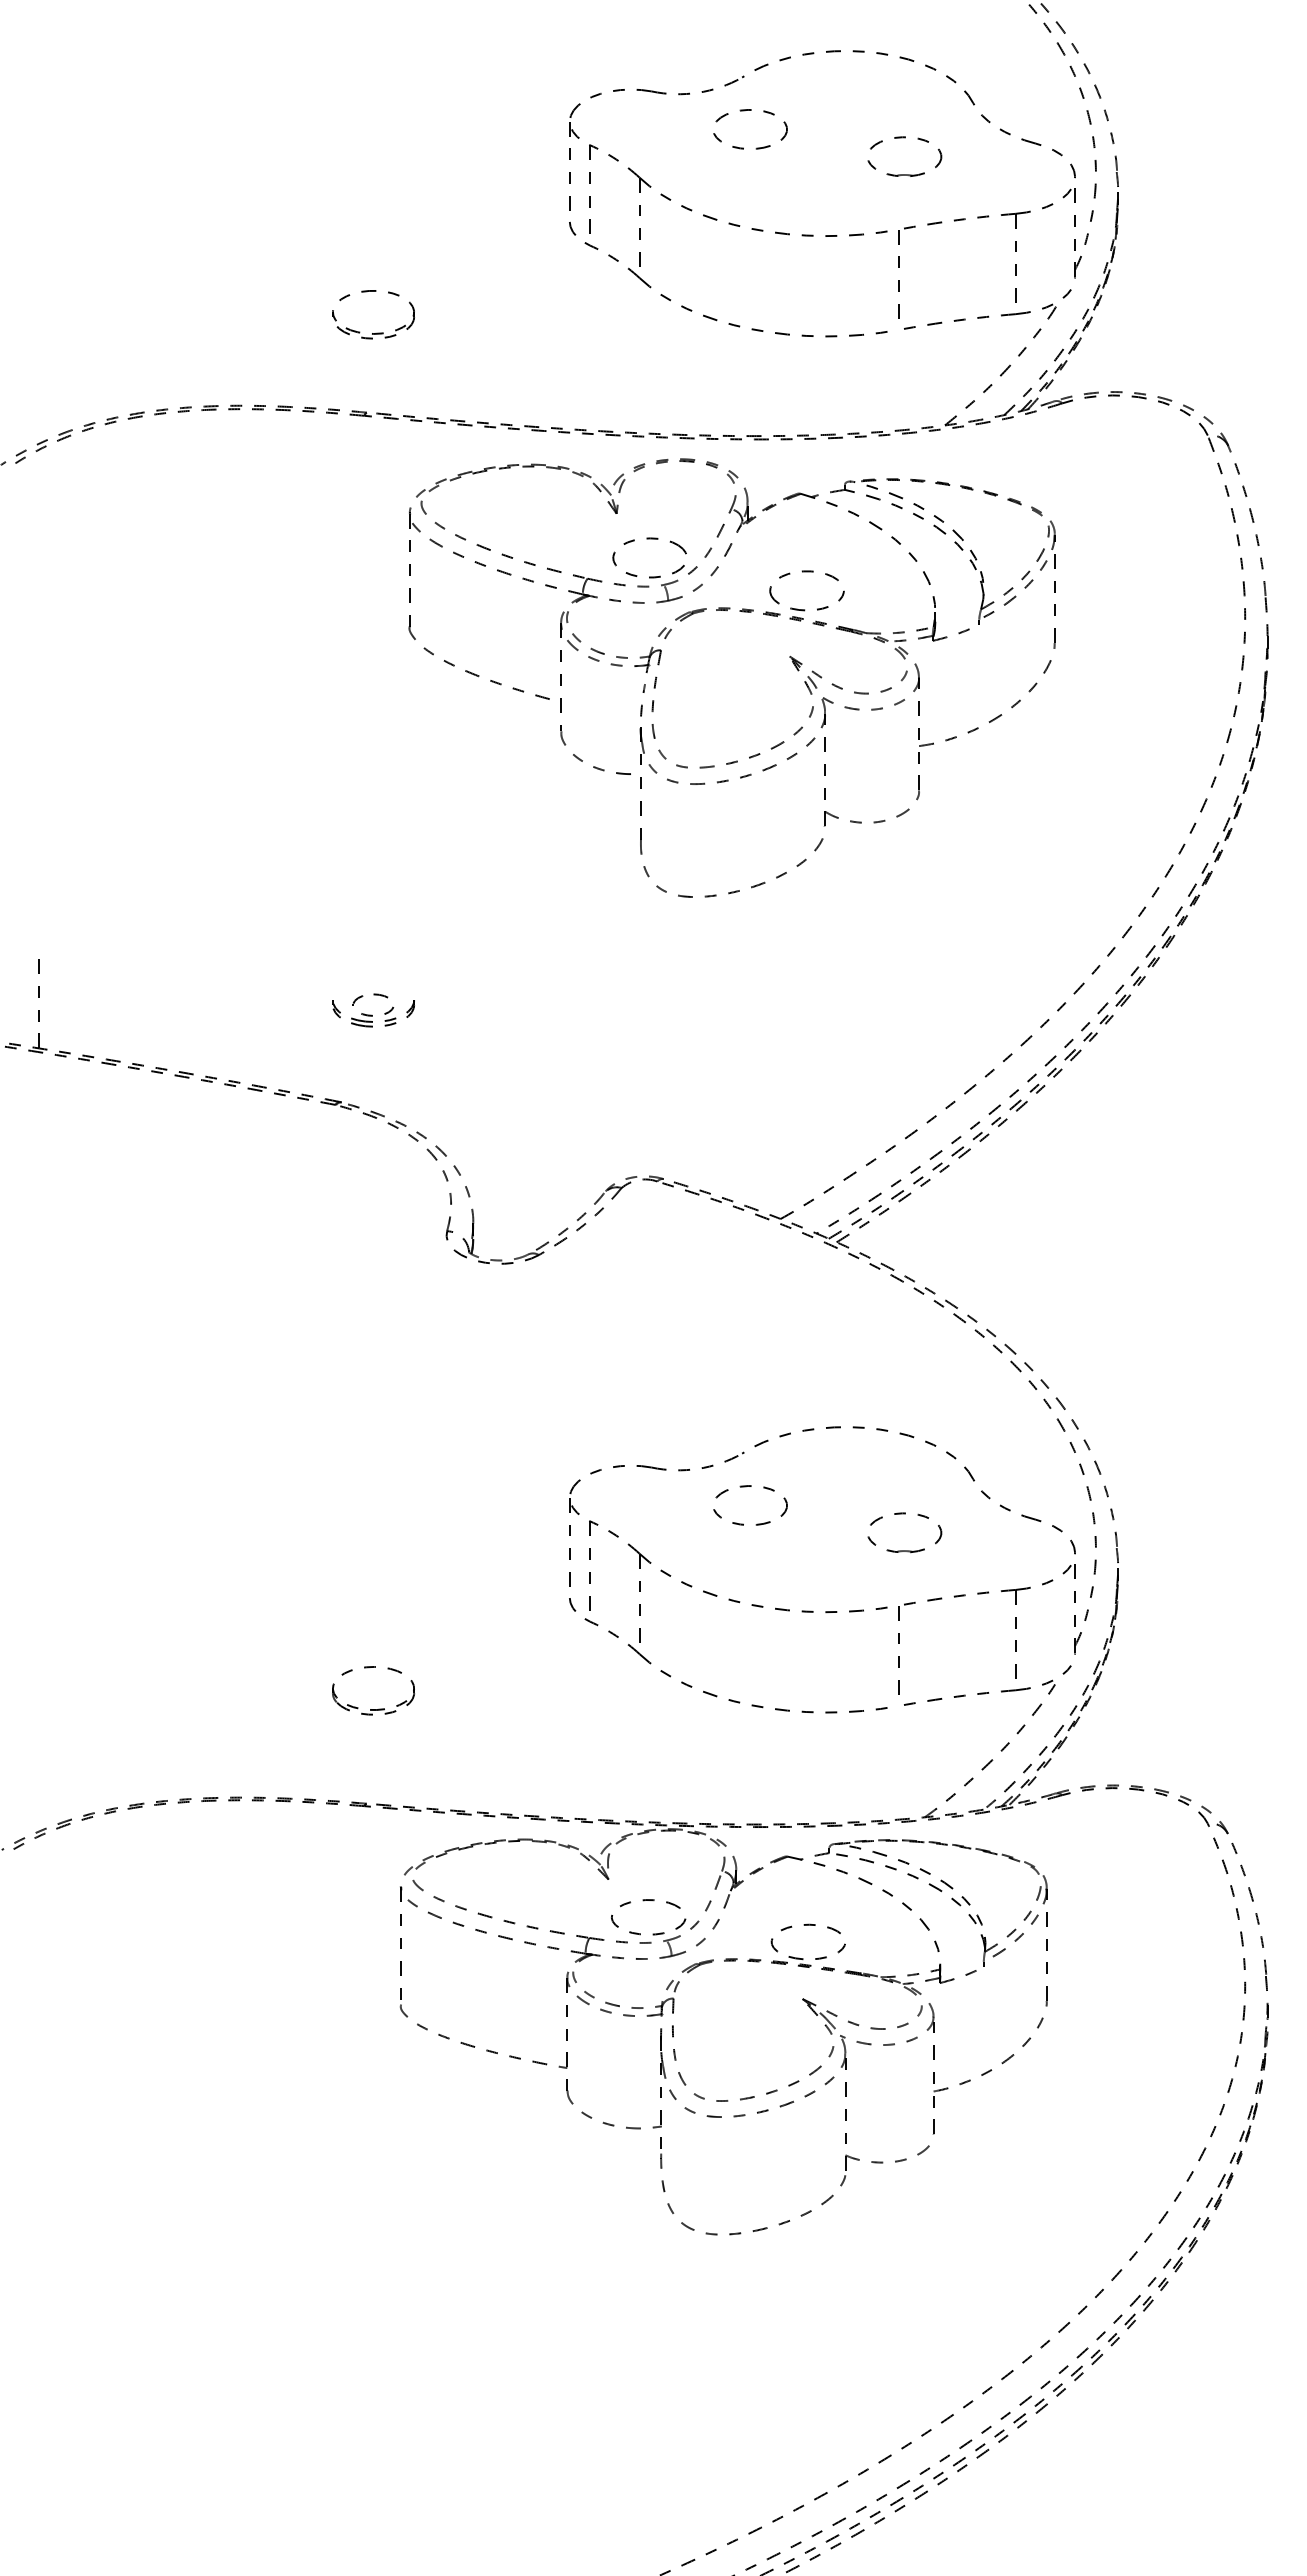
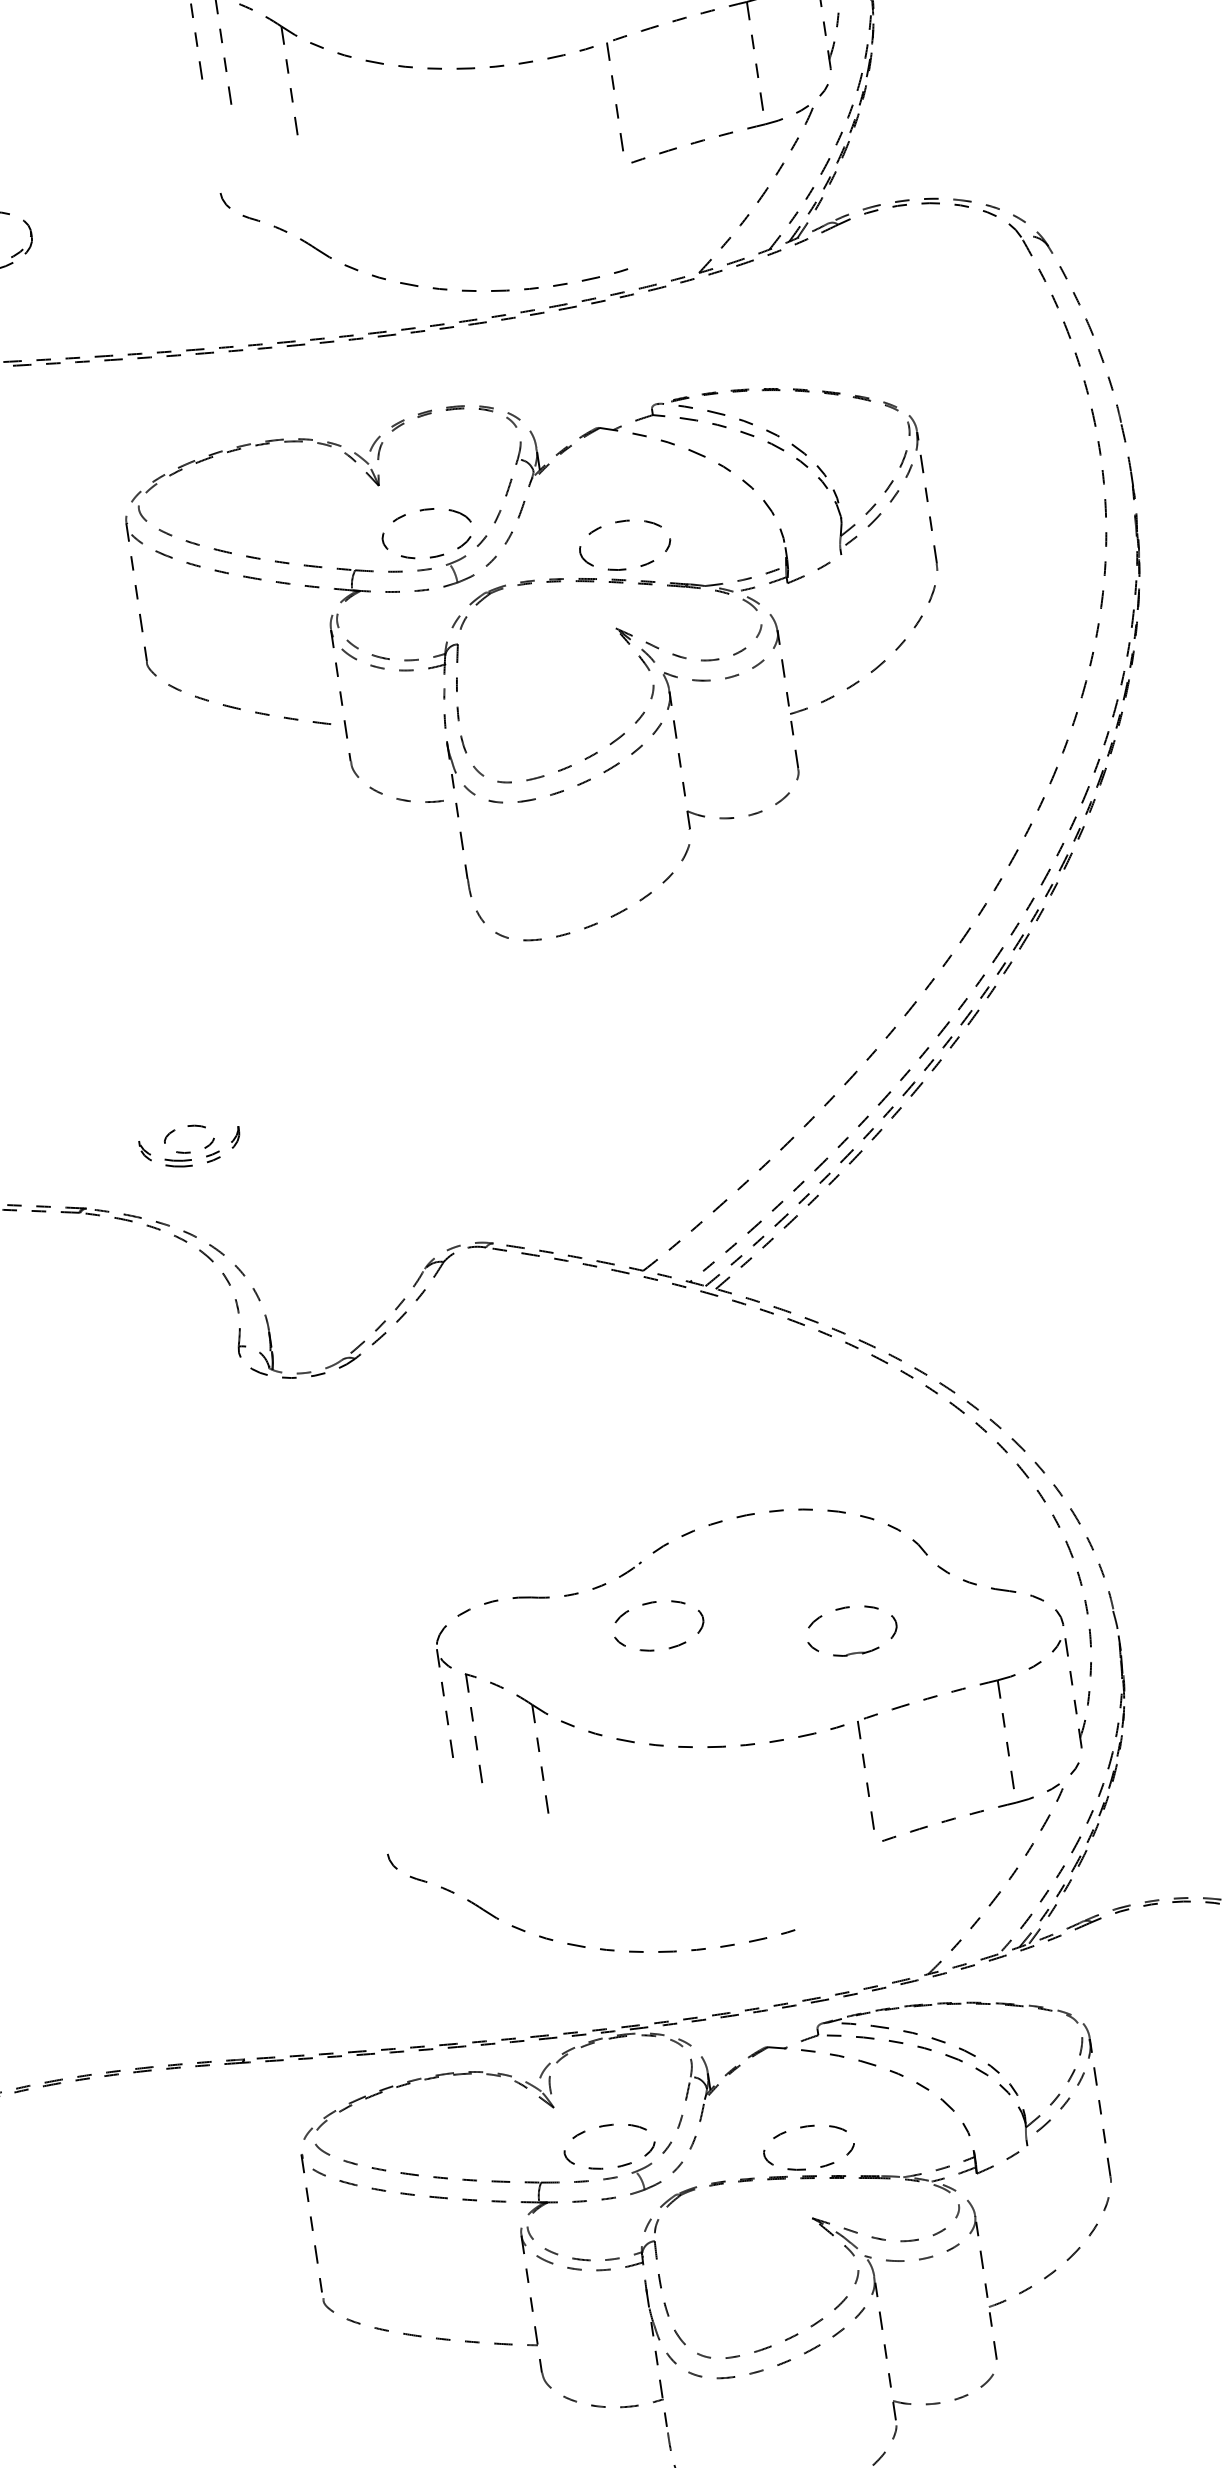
part: (715, 318) -> (415, 284), moved
part: (789, 657) -> (615, 629), moved
part: (373, 1010) -> (190, 1145), moved
part: (712, 1693) -> (579, 1944), moved
part: (378, 1708) -> (242, 1941), removed

